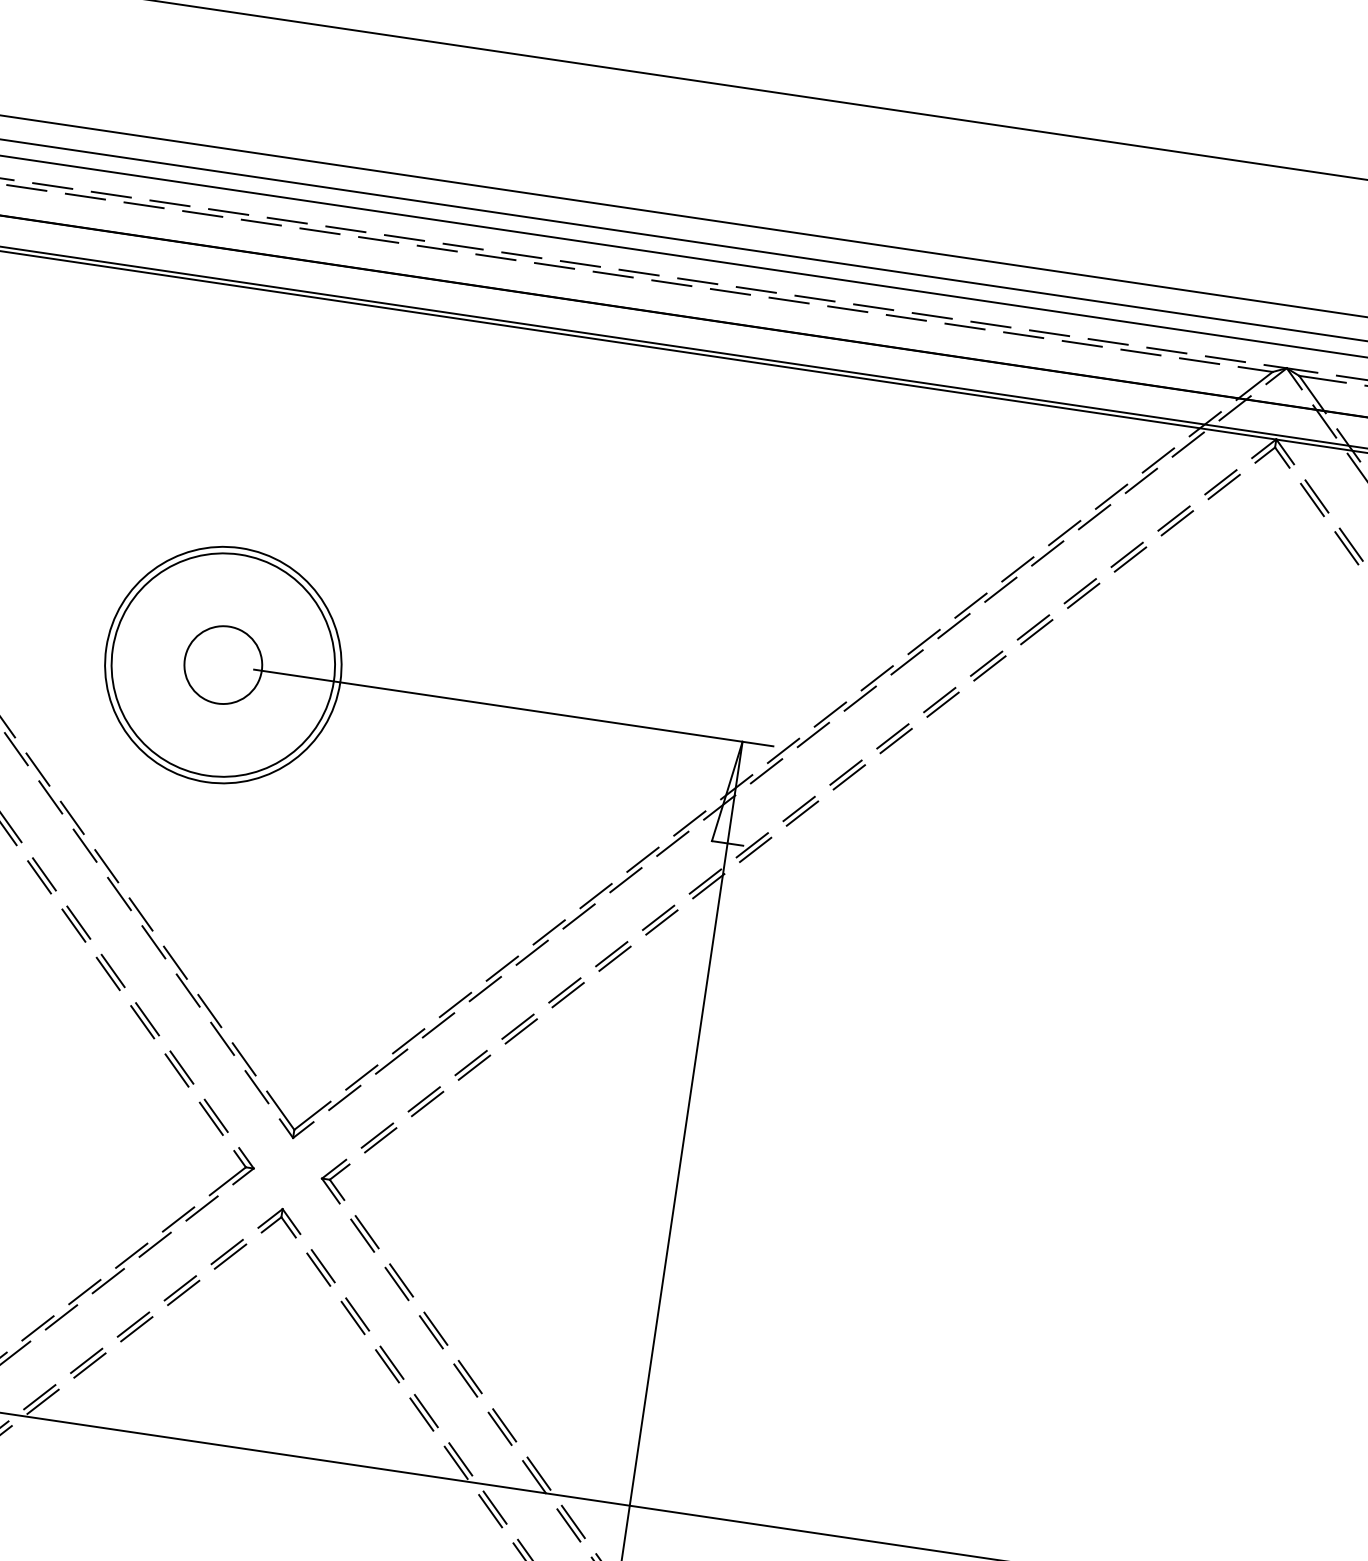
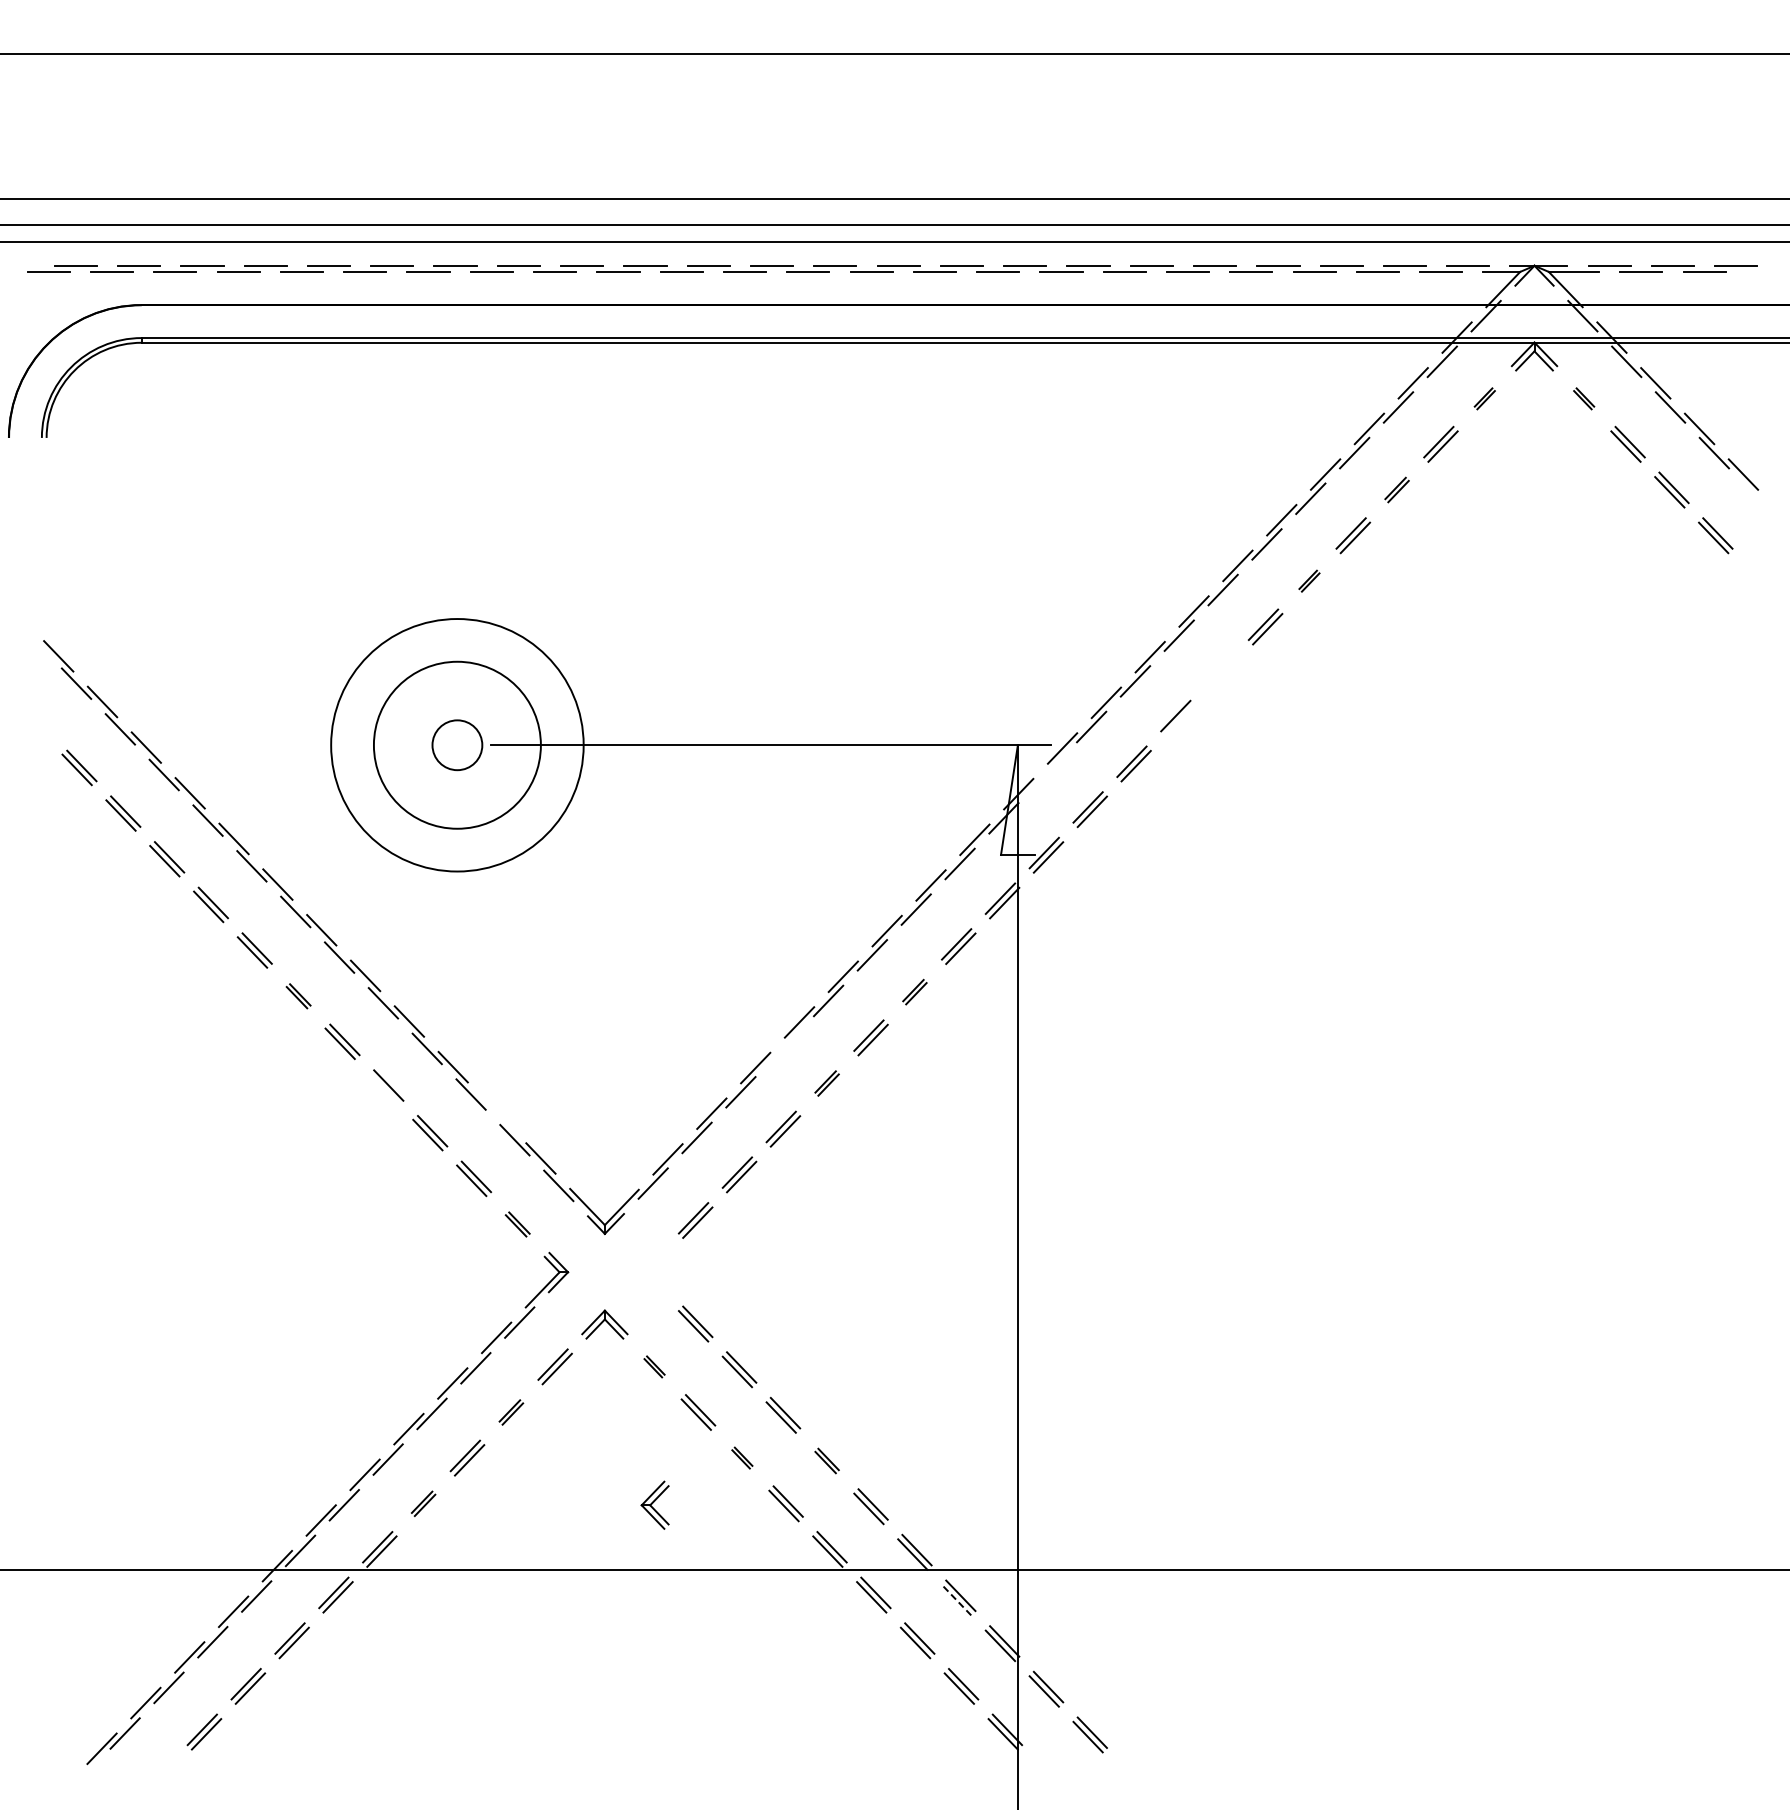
part: (1222, 484) -> (1484, 398), size x0.6
part: (1314, 497) -> (1583, 398), size x0.6
part: (1128, 556) -> (1396, 489), size x0.7
part: (1035, 629) -> (1309, 580), size x0.6
circle: (222, 664) -> (456, 744), size x0.6
circle: (223, 665) -> (457, 745), size x0.7
part: (941, 702) -> (1221, 672), removed
line: (895, 740) -> (1179, 720), removed
line: (766, 771) -> (1047, 772), removed
part: (41, 876) -> (298, 996), size x0.7
part: (613, 955) -> (914, 991), size x0.7
line: (107, 973) -> (383, 1089), removed
line: (485, 988) -> (784, 1046), removed
line: (209, 1010) -> (496, 1112), removed
part: (519, 1028) -> (826, 1083), size x0.7
part: (213, 1117) -> (517, 1224), size x0.7
part: (333, 1179) -> (654, 1504), moved
part: (320, 1267) -> (654, 1366), size x0.6
part: (182, 1290) -> (511, 1412), size x0.7
part: (88, 1362) -> (423, 1503), size x0.7
part: (390, 1363) -> (742, 1457), size x0.6
part: (467, 1378) -> (826, 1460), size x0.7
line: (568, 1524) -> (956, 1599), solid -> dashed

